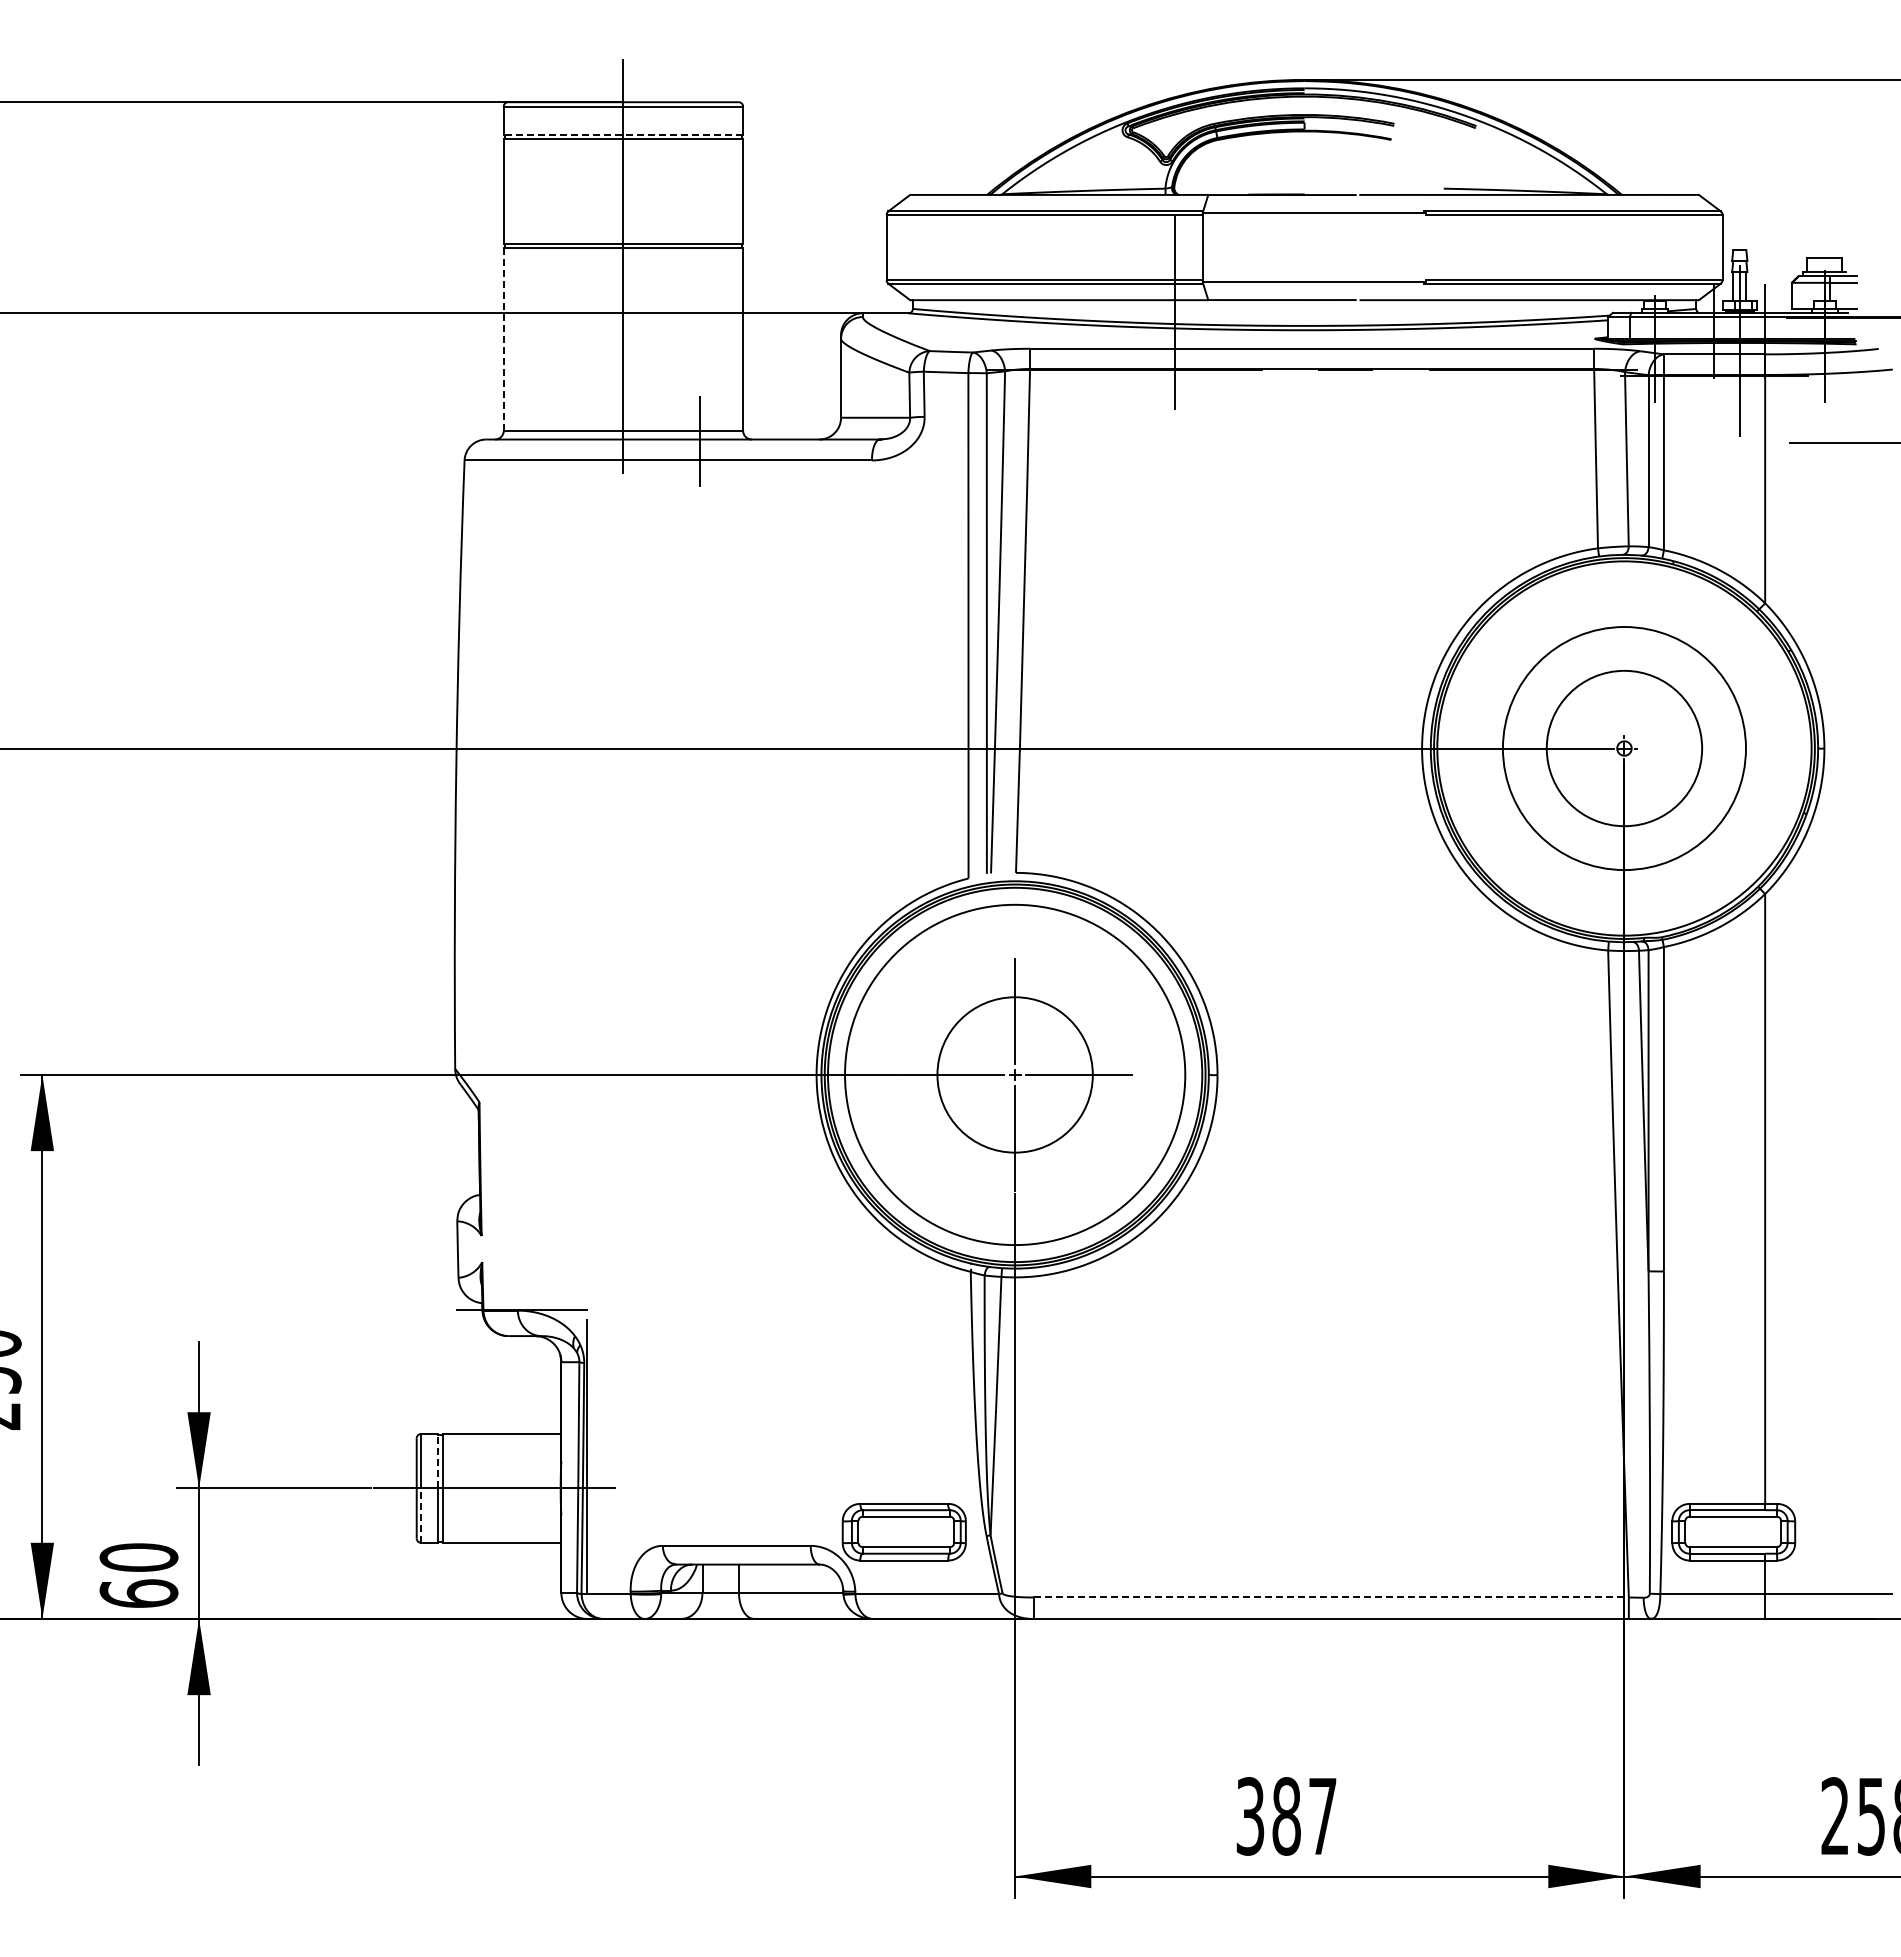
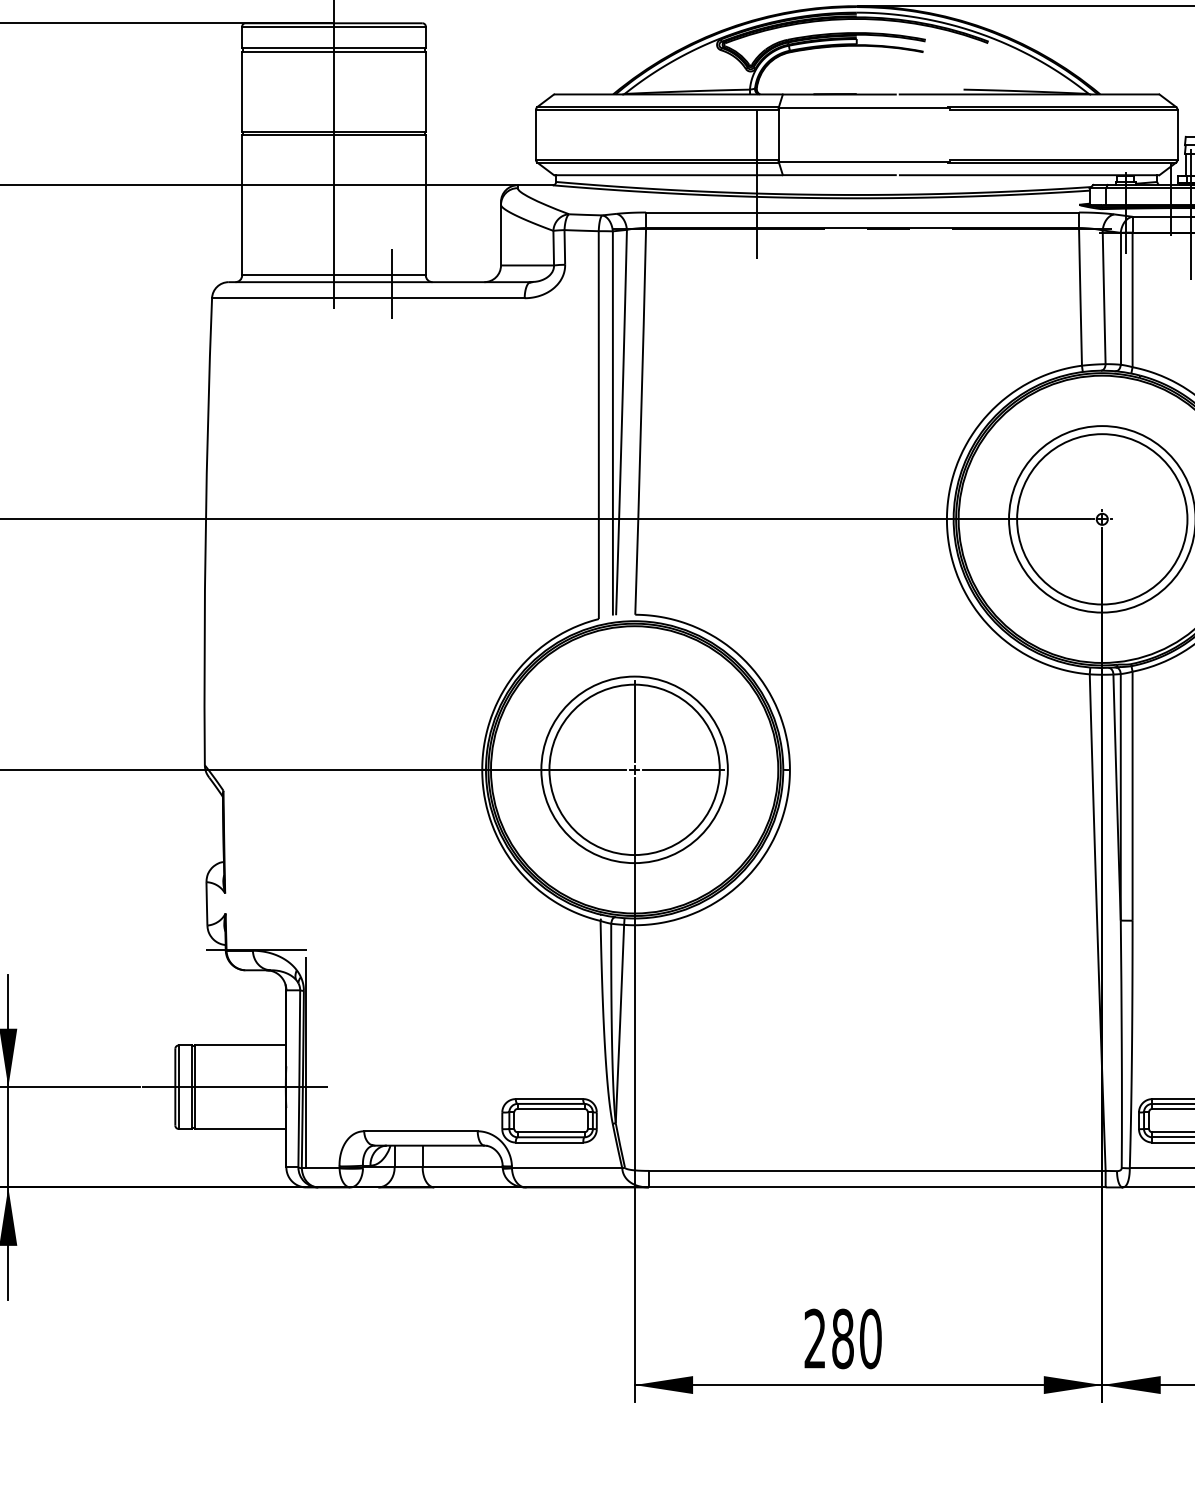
line: (623, 134) -> (334, 48), dashed -> solid
line: (503, 339) -> (241, 205), dashed -> solid
circle: (1624, 748) -> (1102, 519), size x1.43
circle: (1014, 1074) -> (634, 769), size x0.71
circle: (1015, 1074) -> (634, 769), size x1.43
line: (438, 1460) -> (192, 1065), dashed -> solid
line: (421, 1515) -> (179, 1107), dashed -> solid
line: (1331, 1597) -> (877, 1170), dashed -> solid
text: (1286, 1816) -> (842, 1339), 387 -> 280

